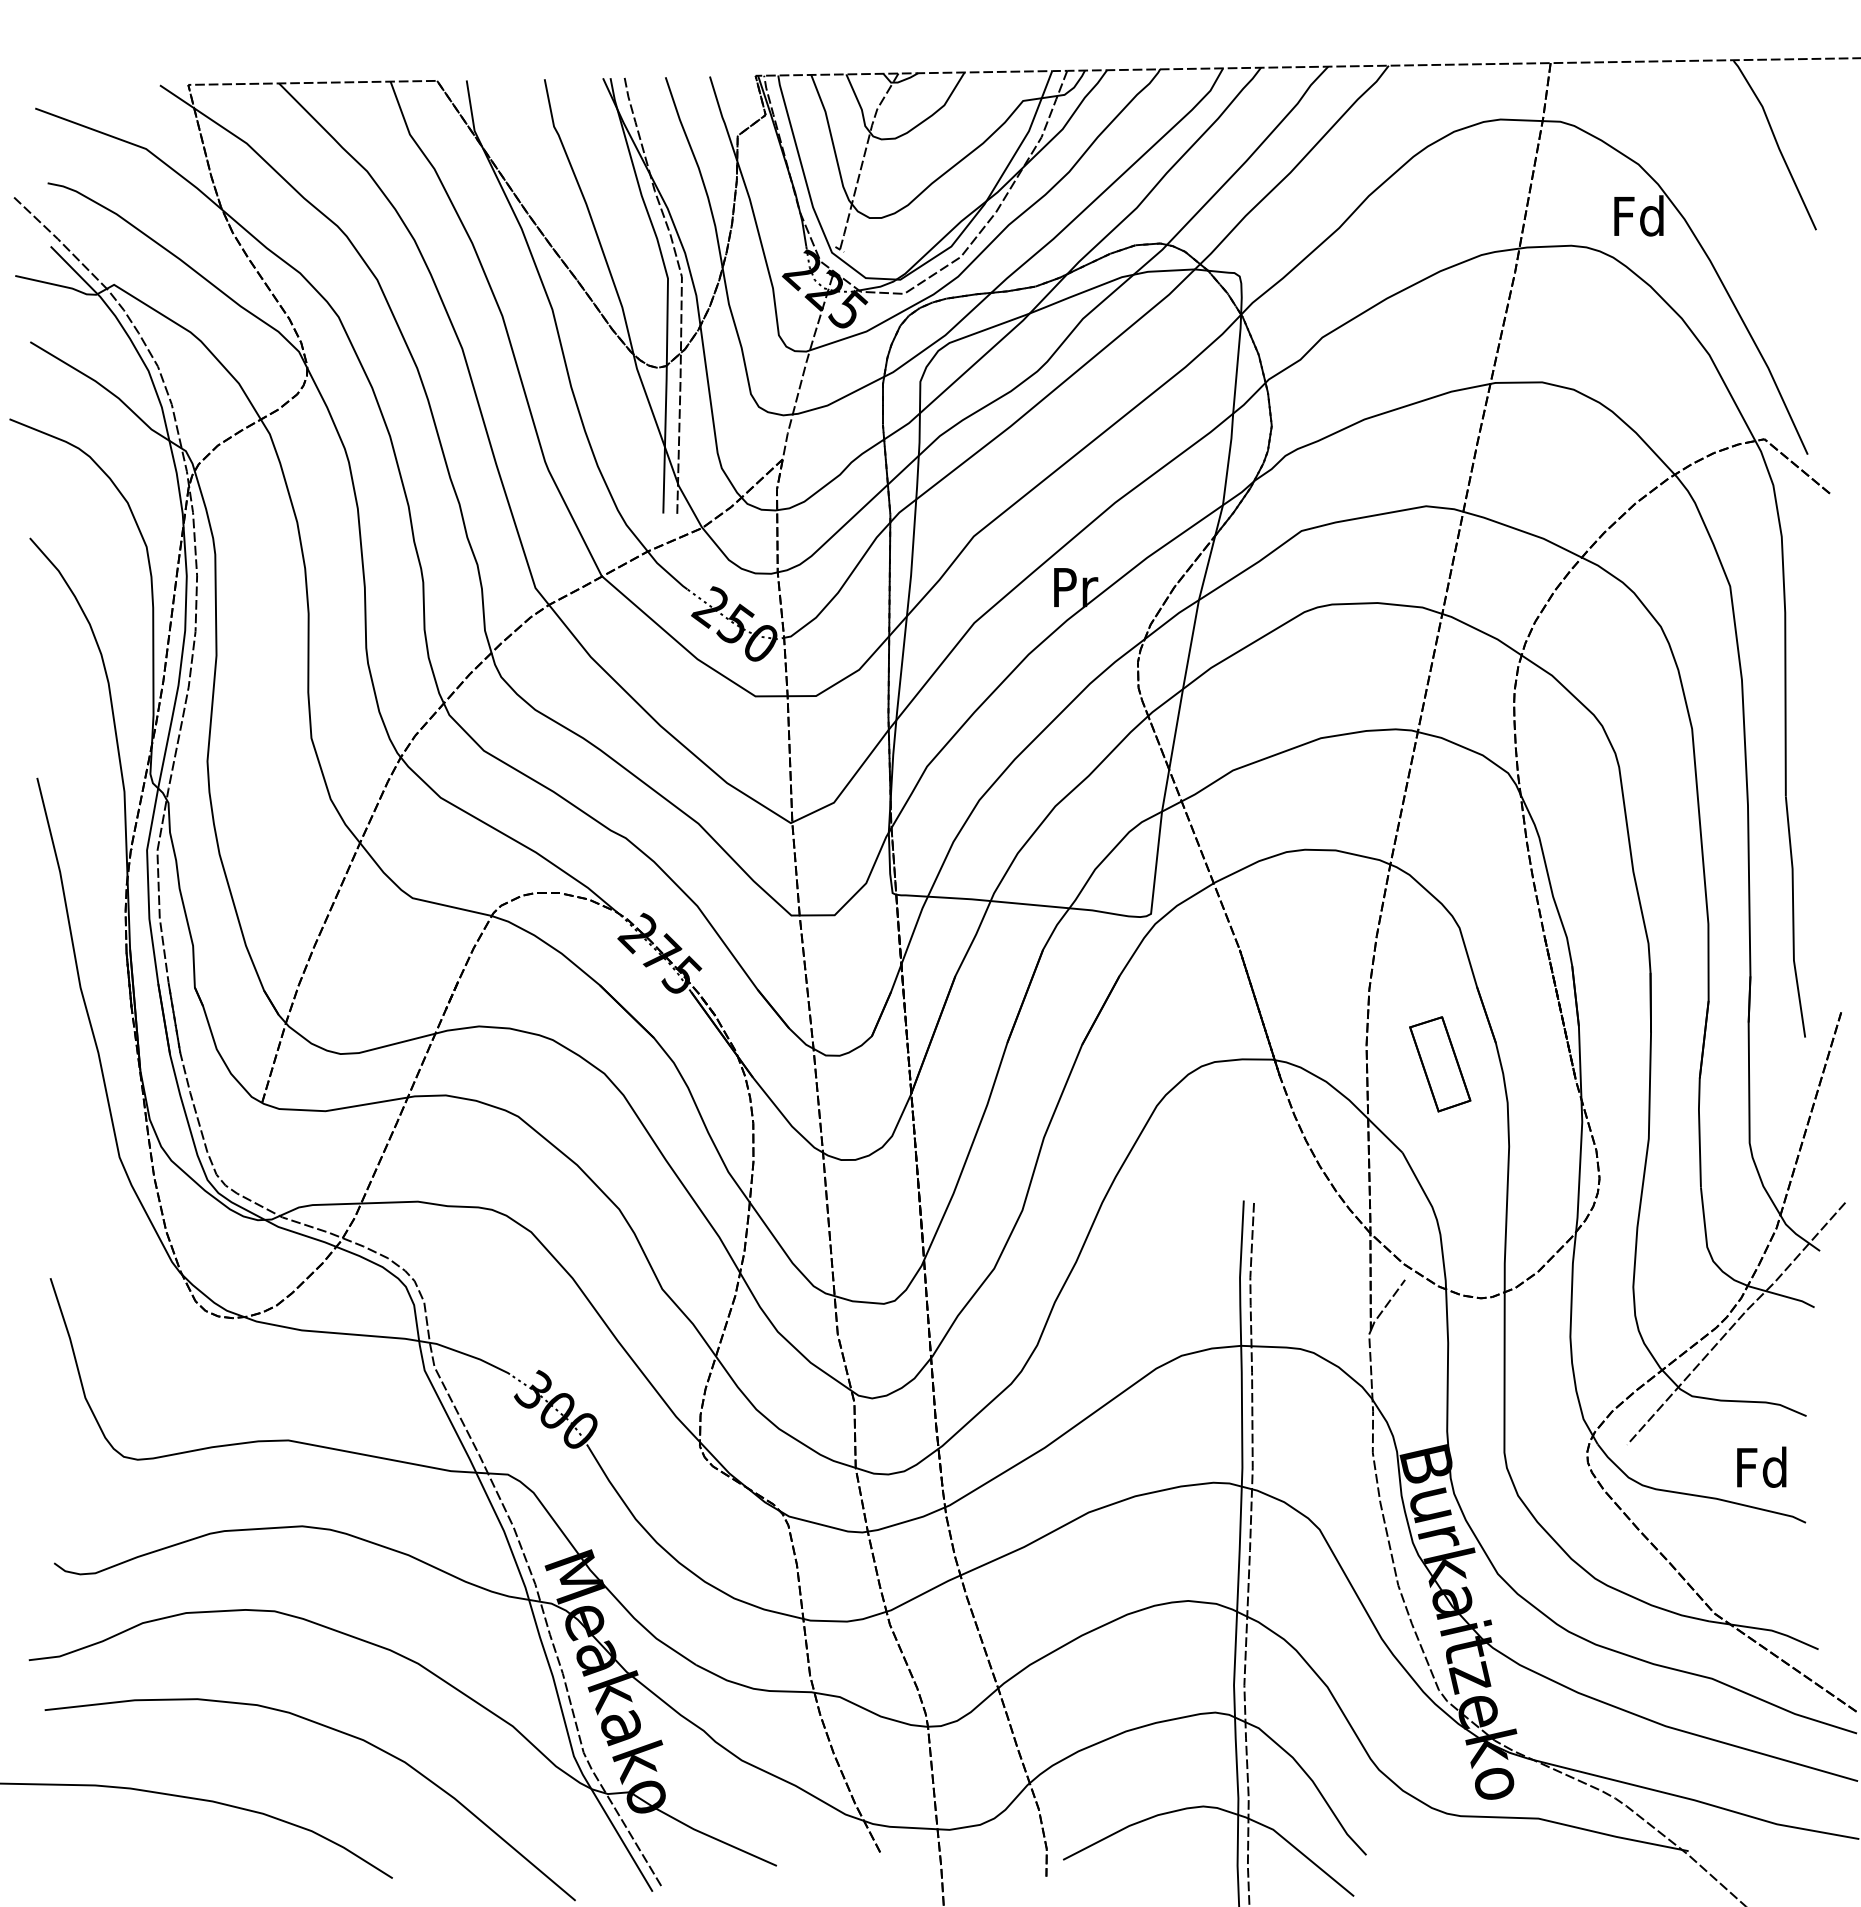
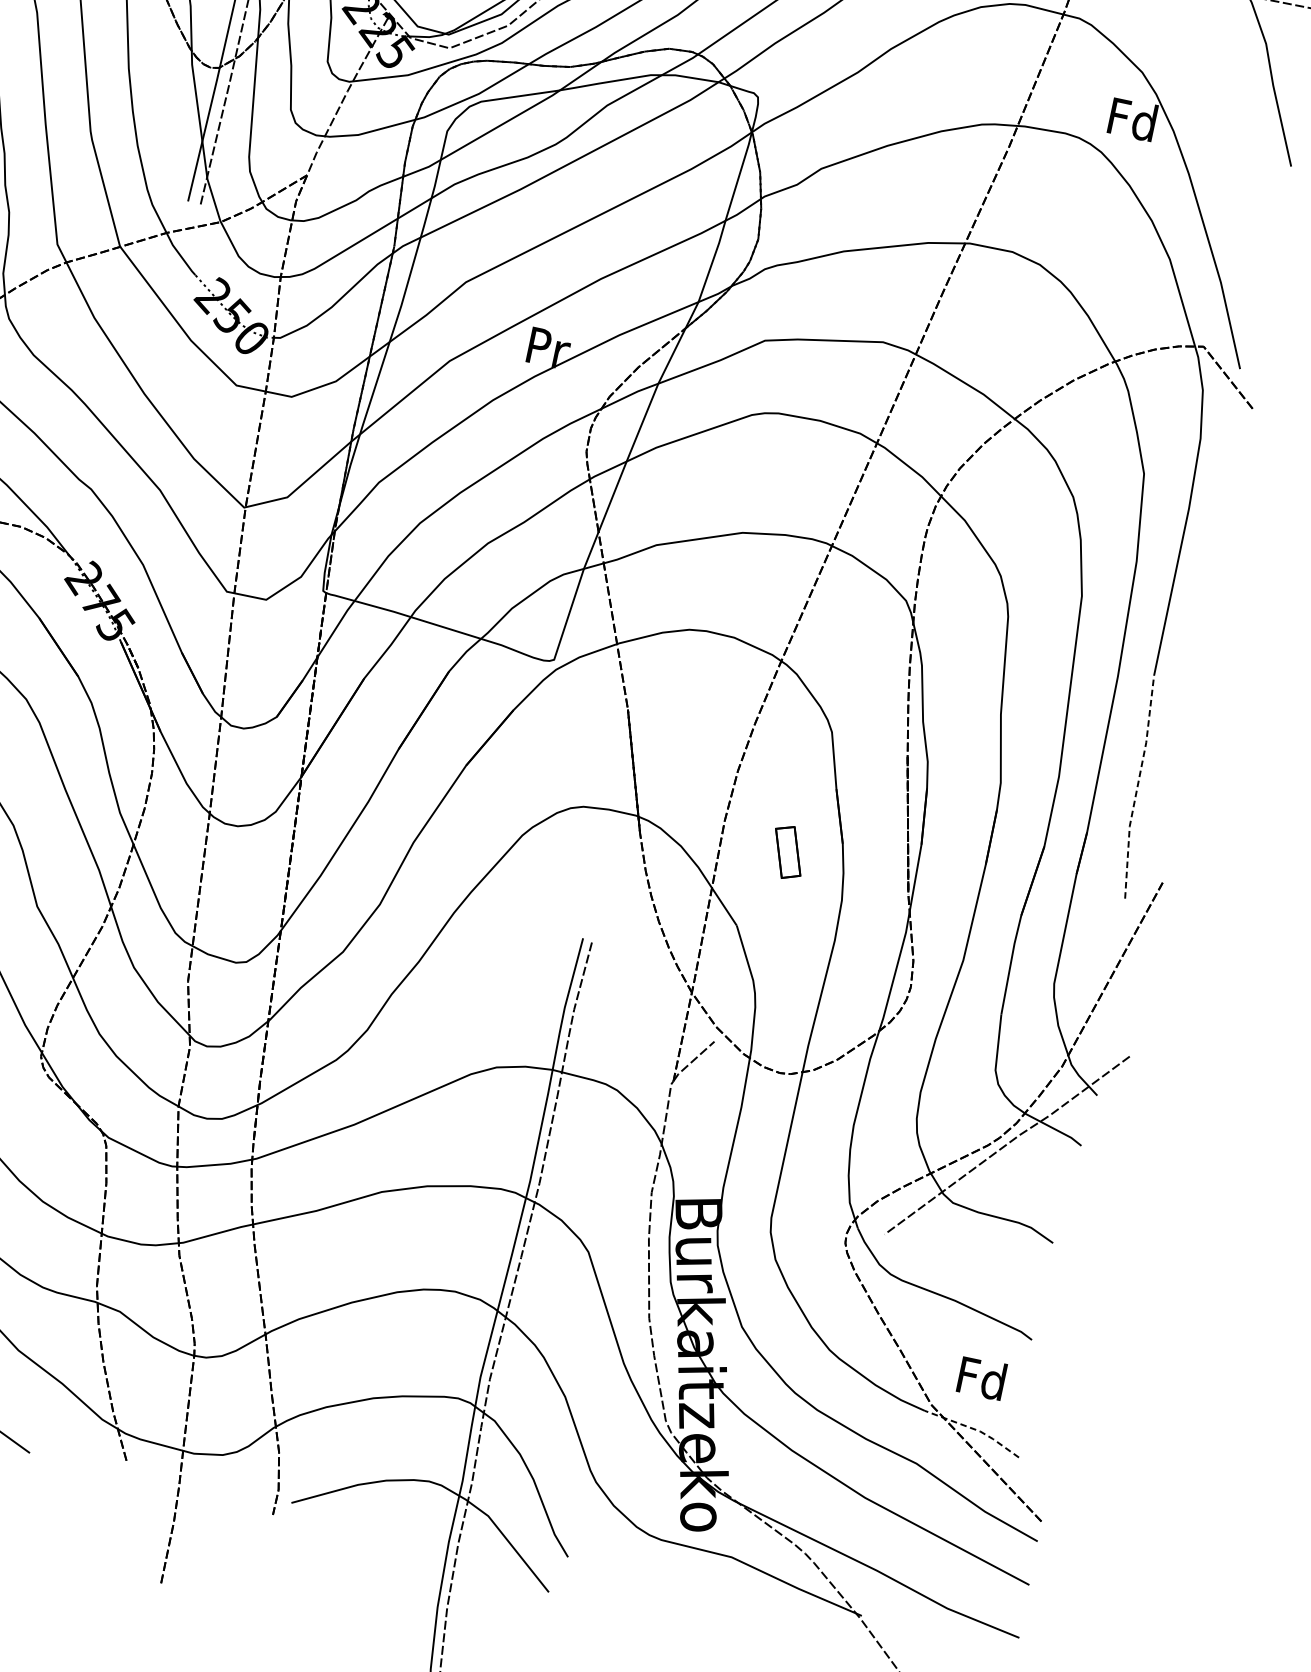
line: (1793, 917) -> (1137, 787), solid -> dashed
part: (1440, 1064) -> (788, 852), size x0.6
text: (1761, 1466) -> (981, 1377), moved
line: (1766, 1629) -> (975, 1429), solid -> dashed

